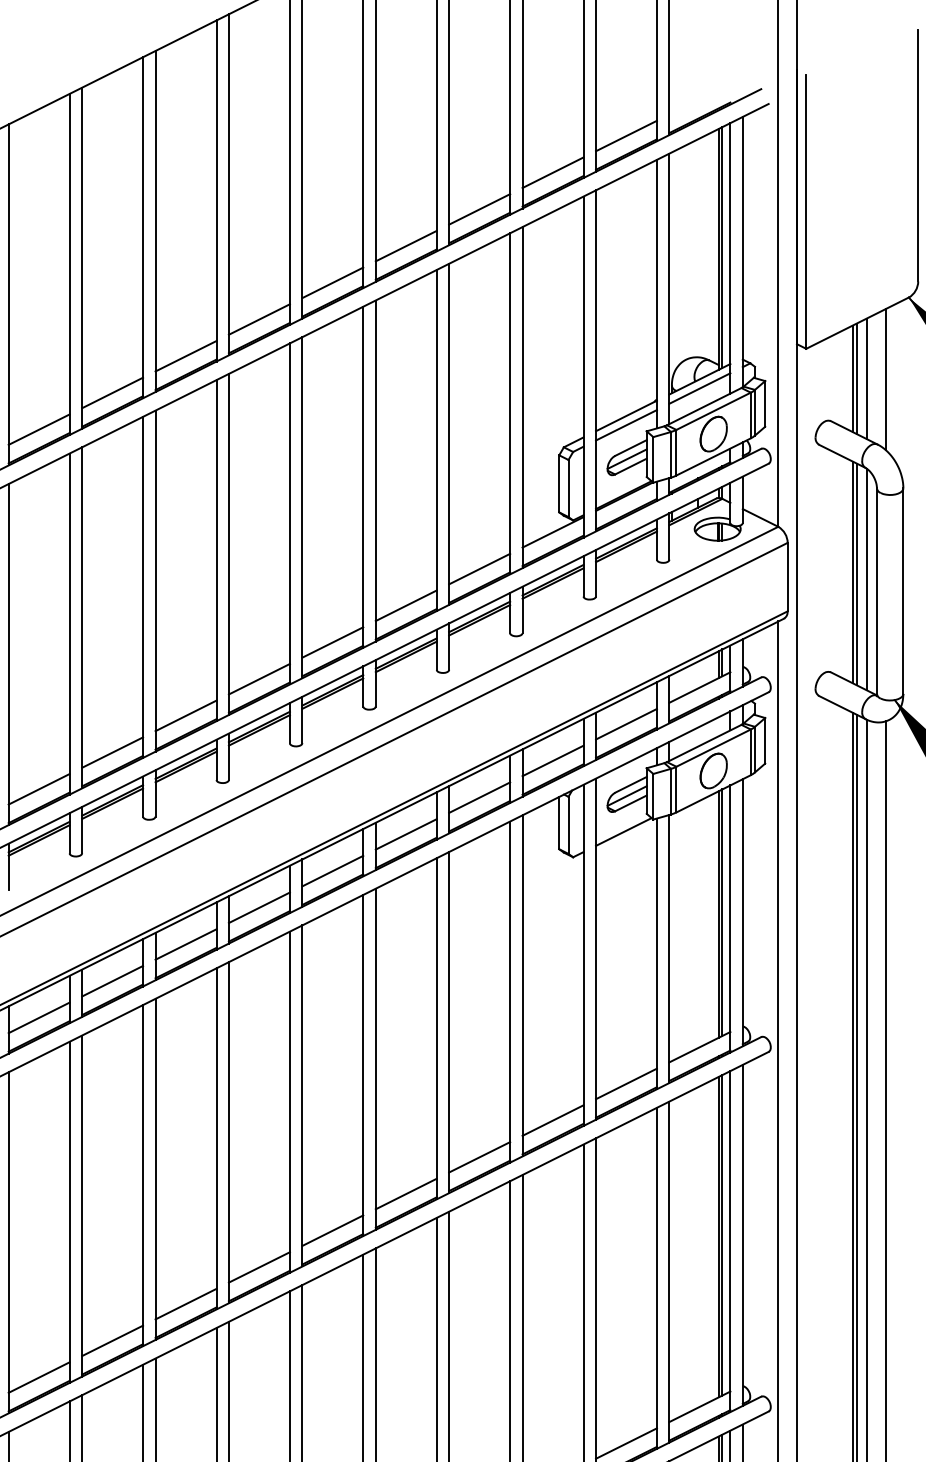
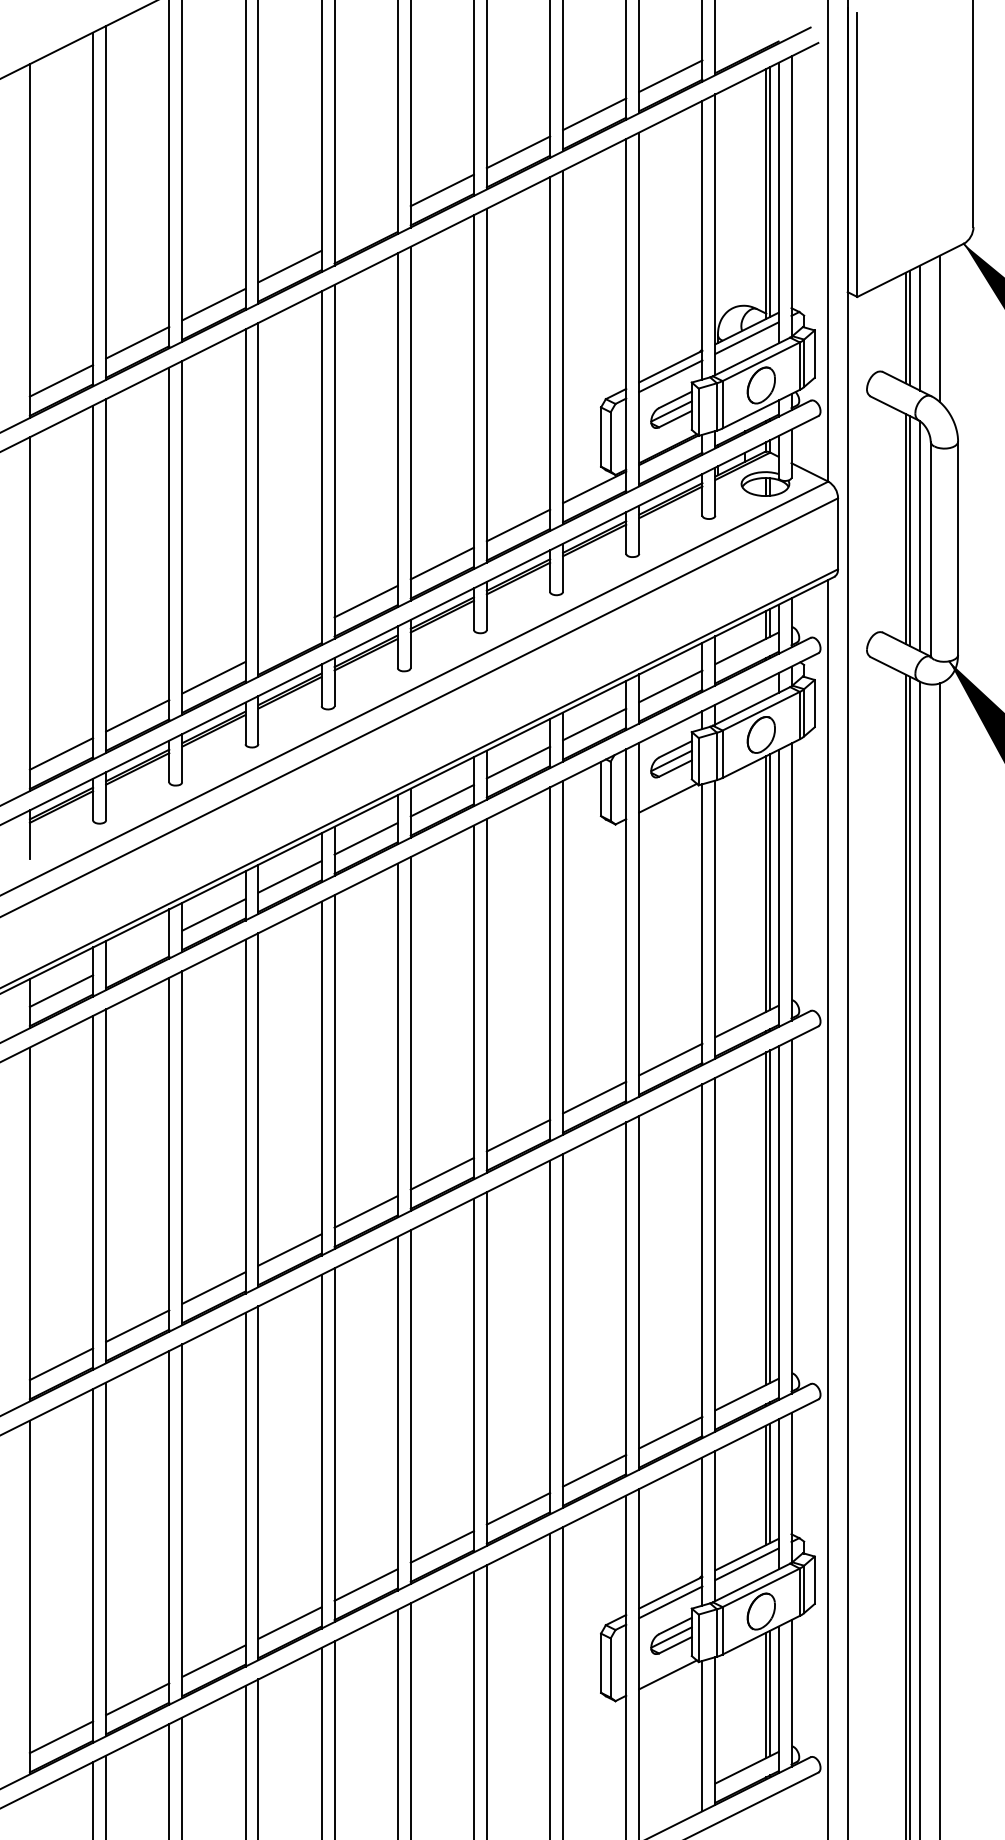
line: (332, 282) -> (365, 228), removed
line: (258, 678) -> (289, 639), removed
line: (112, 980) -> (137, 952), removed

